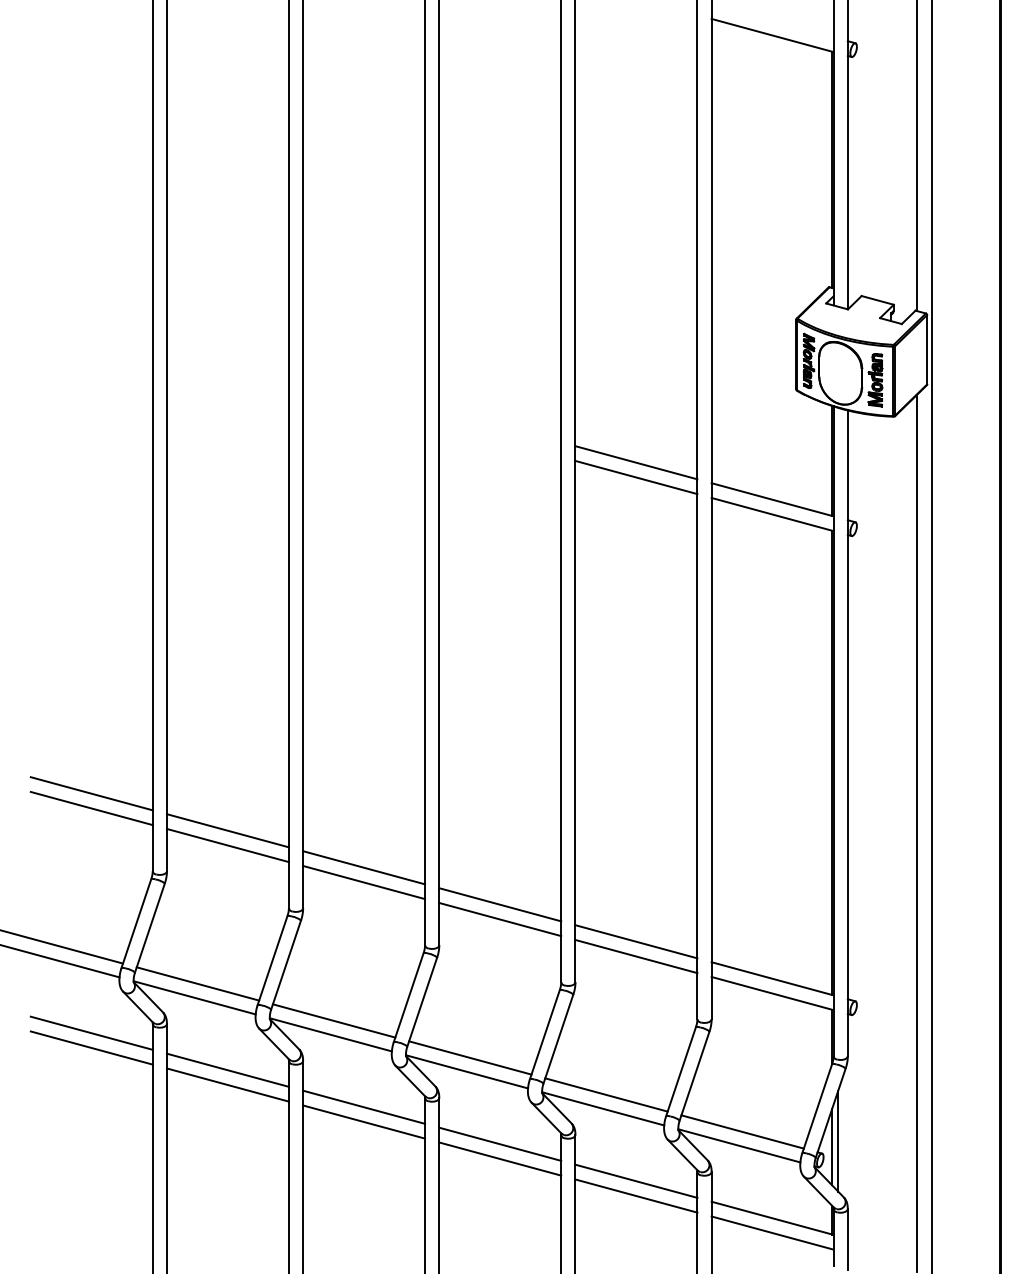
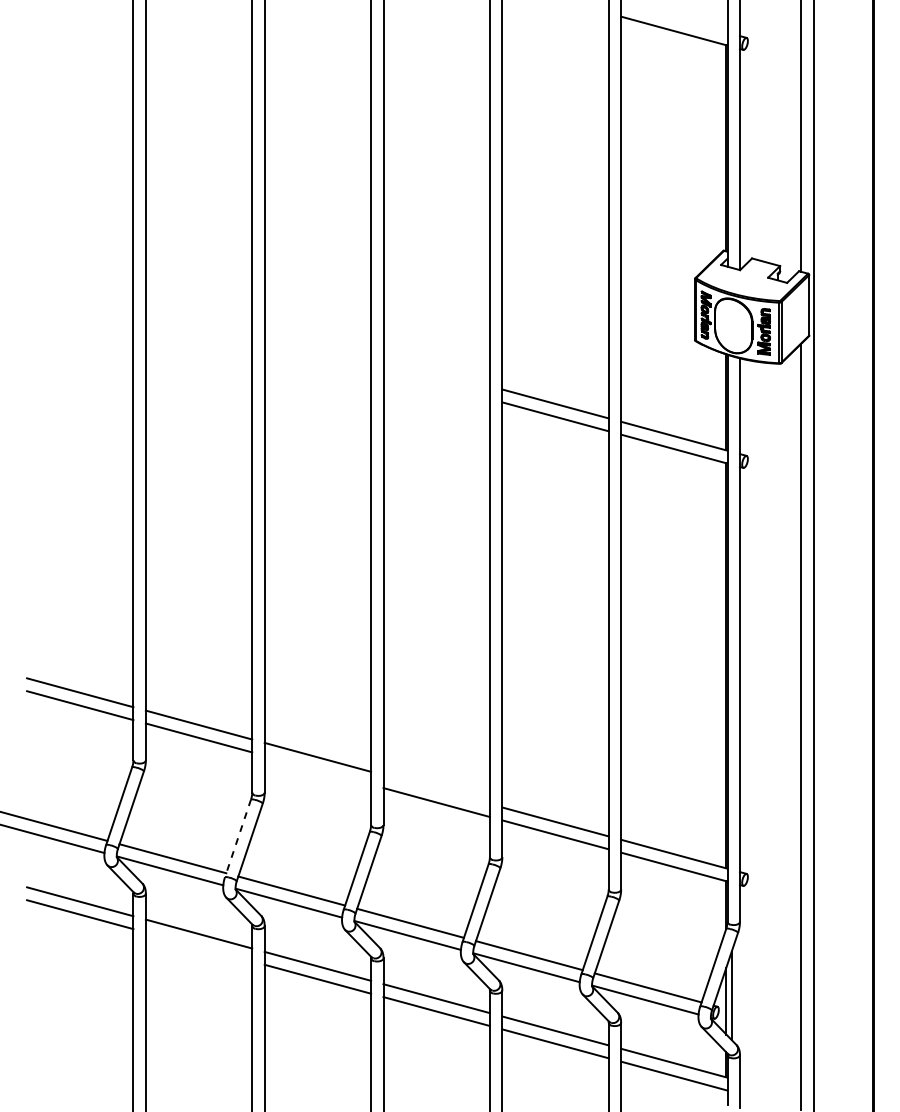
line: (364, 882) -> (318, 770), removed
line: (500, 904) -> (436, 789), removed
line: (272, 960) -> (237, 838), solid -> dashed
line: (227, 1084) -> (198, 946), removed

